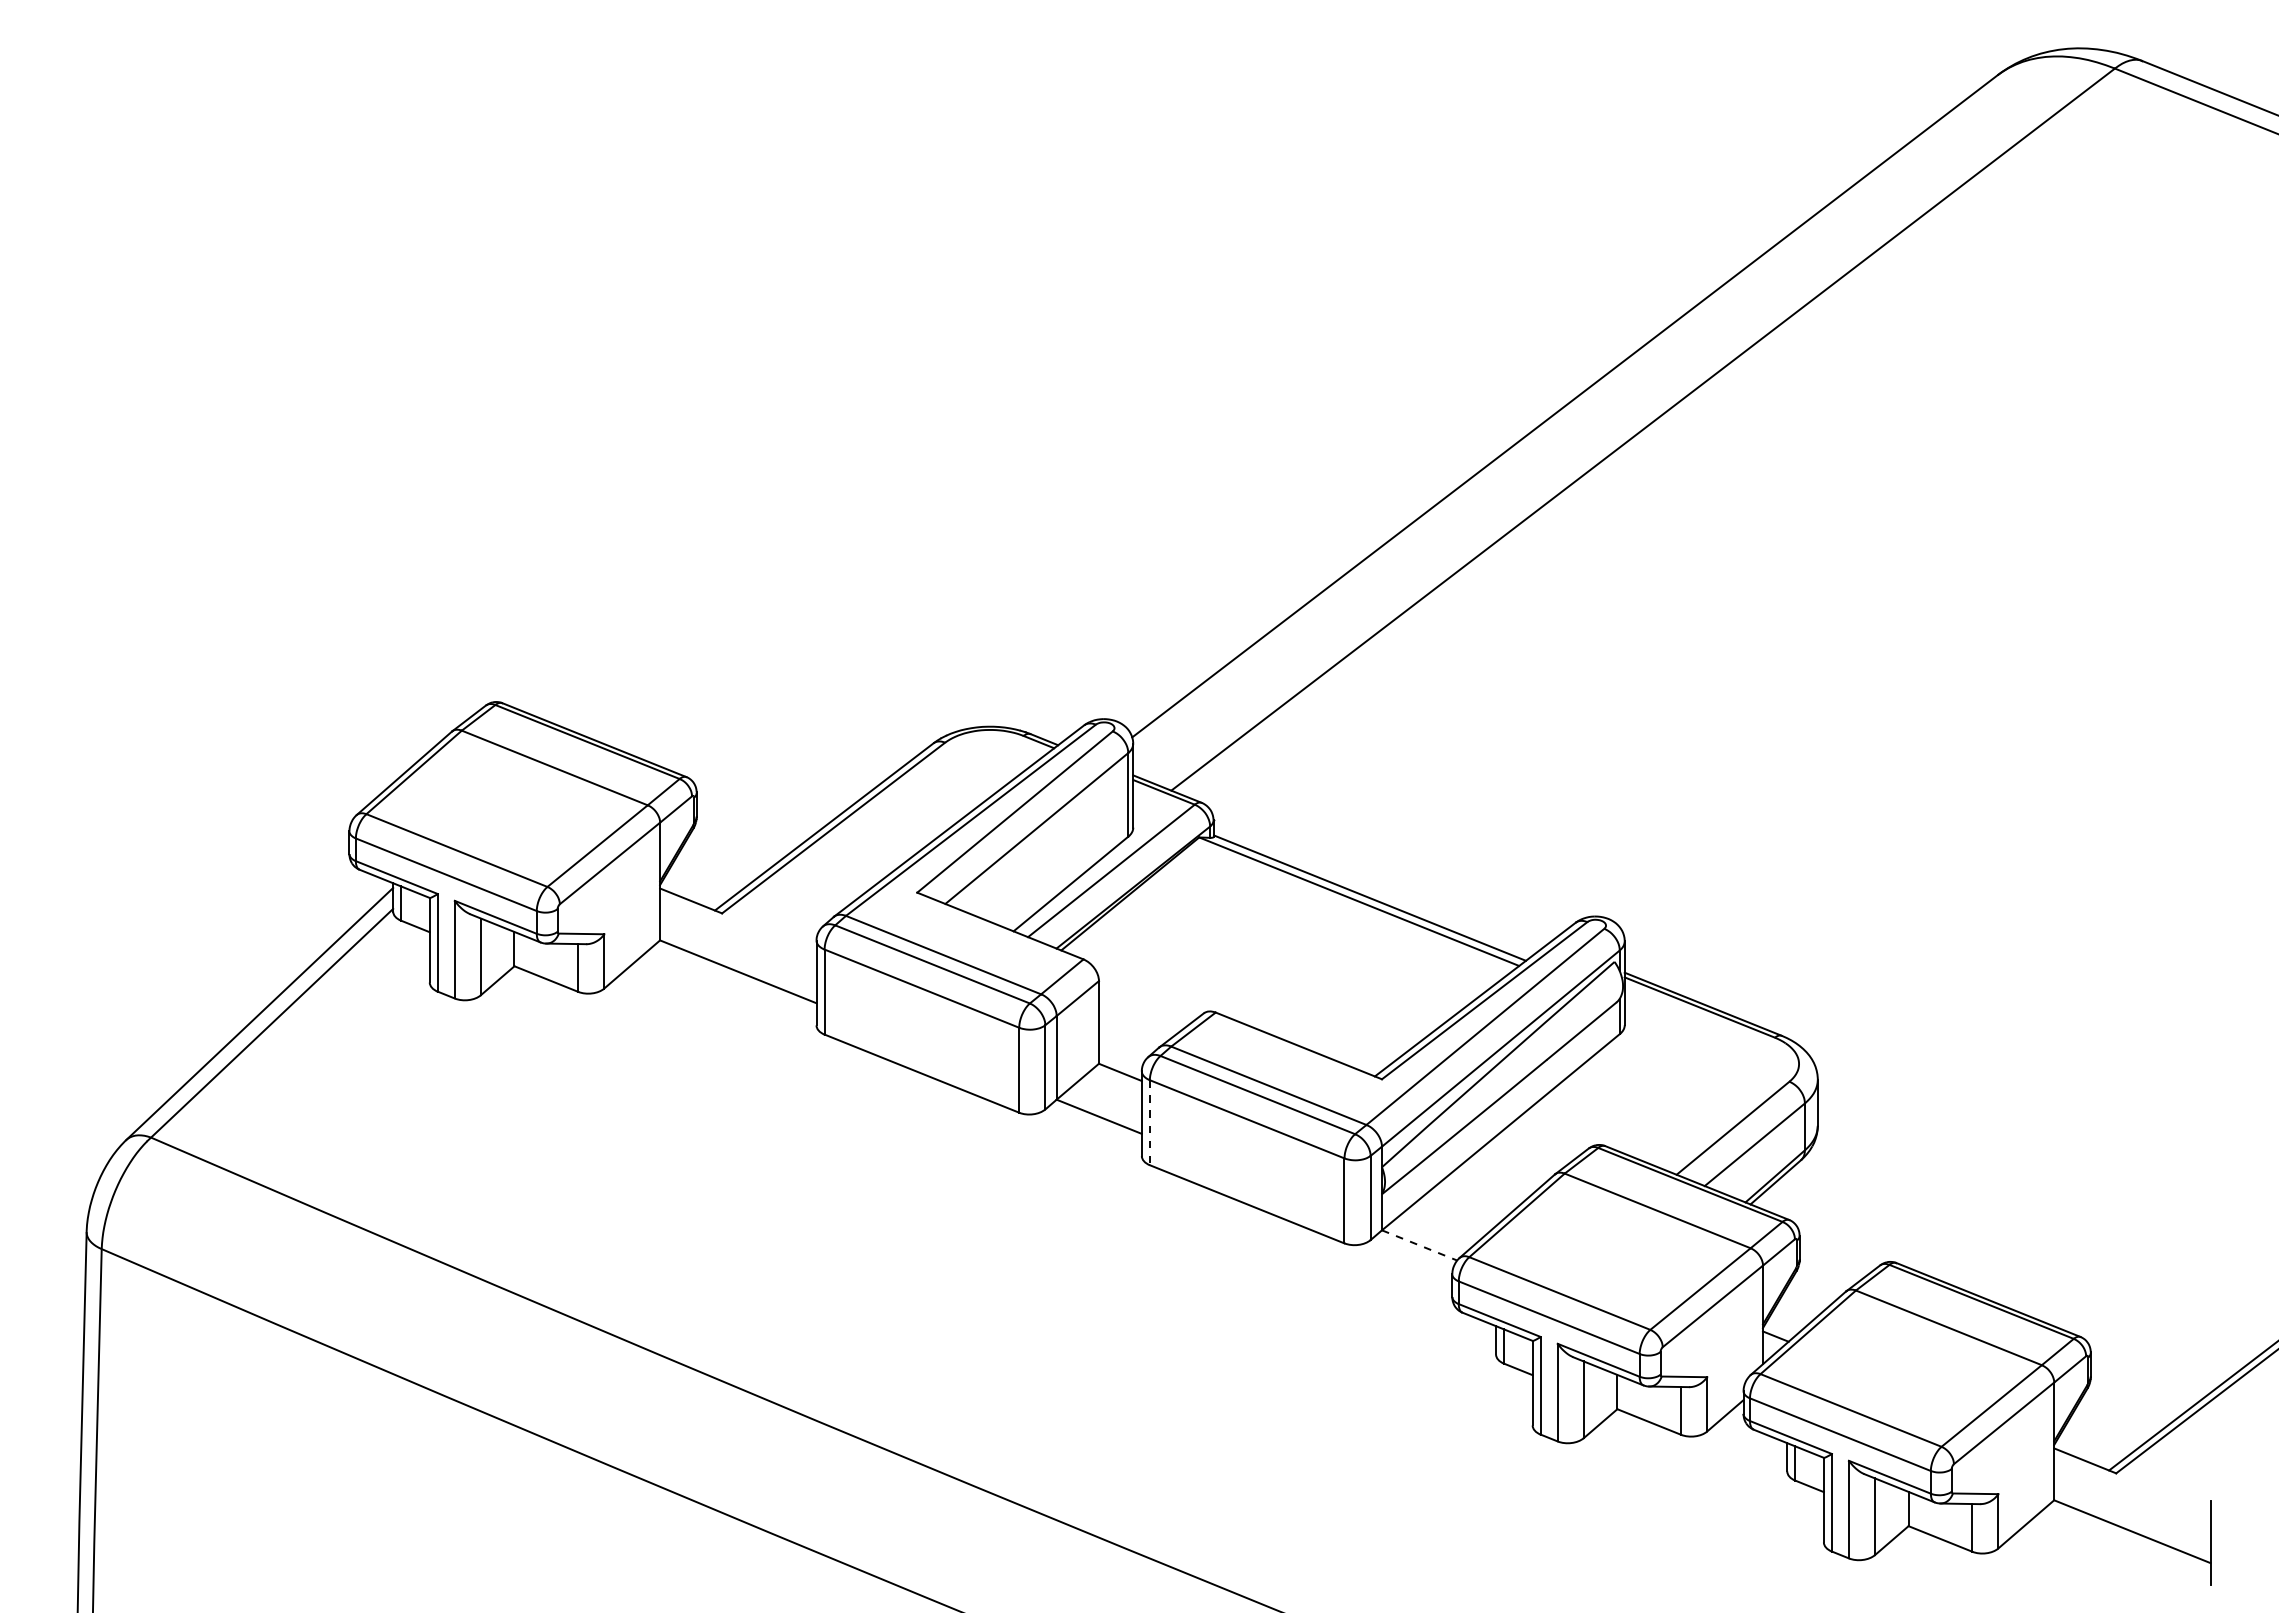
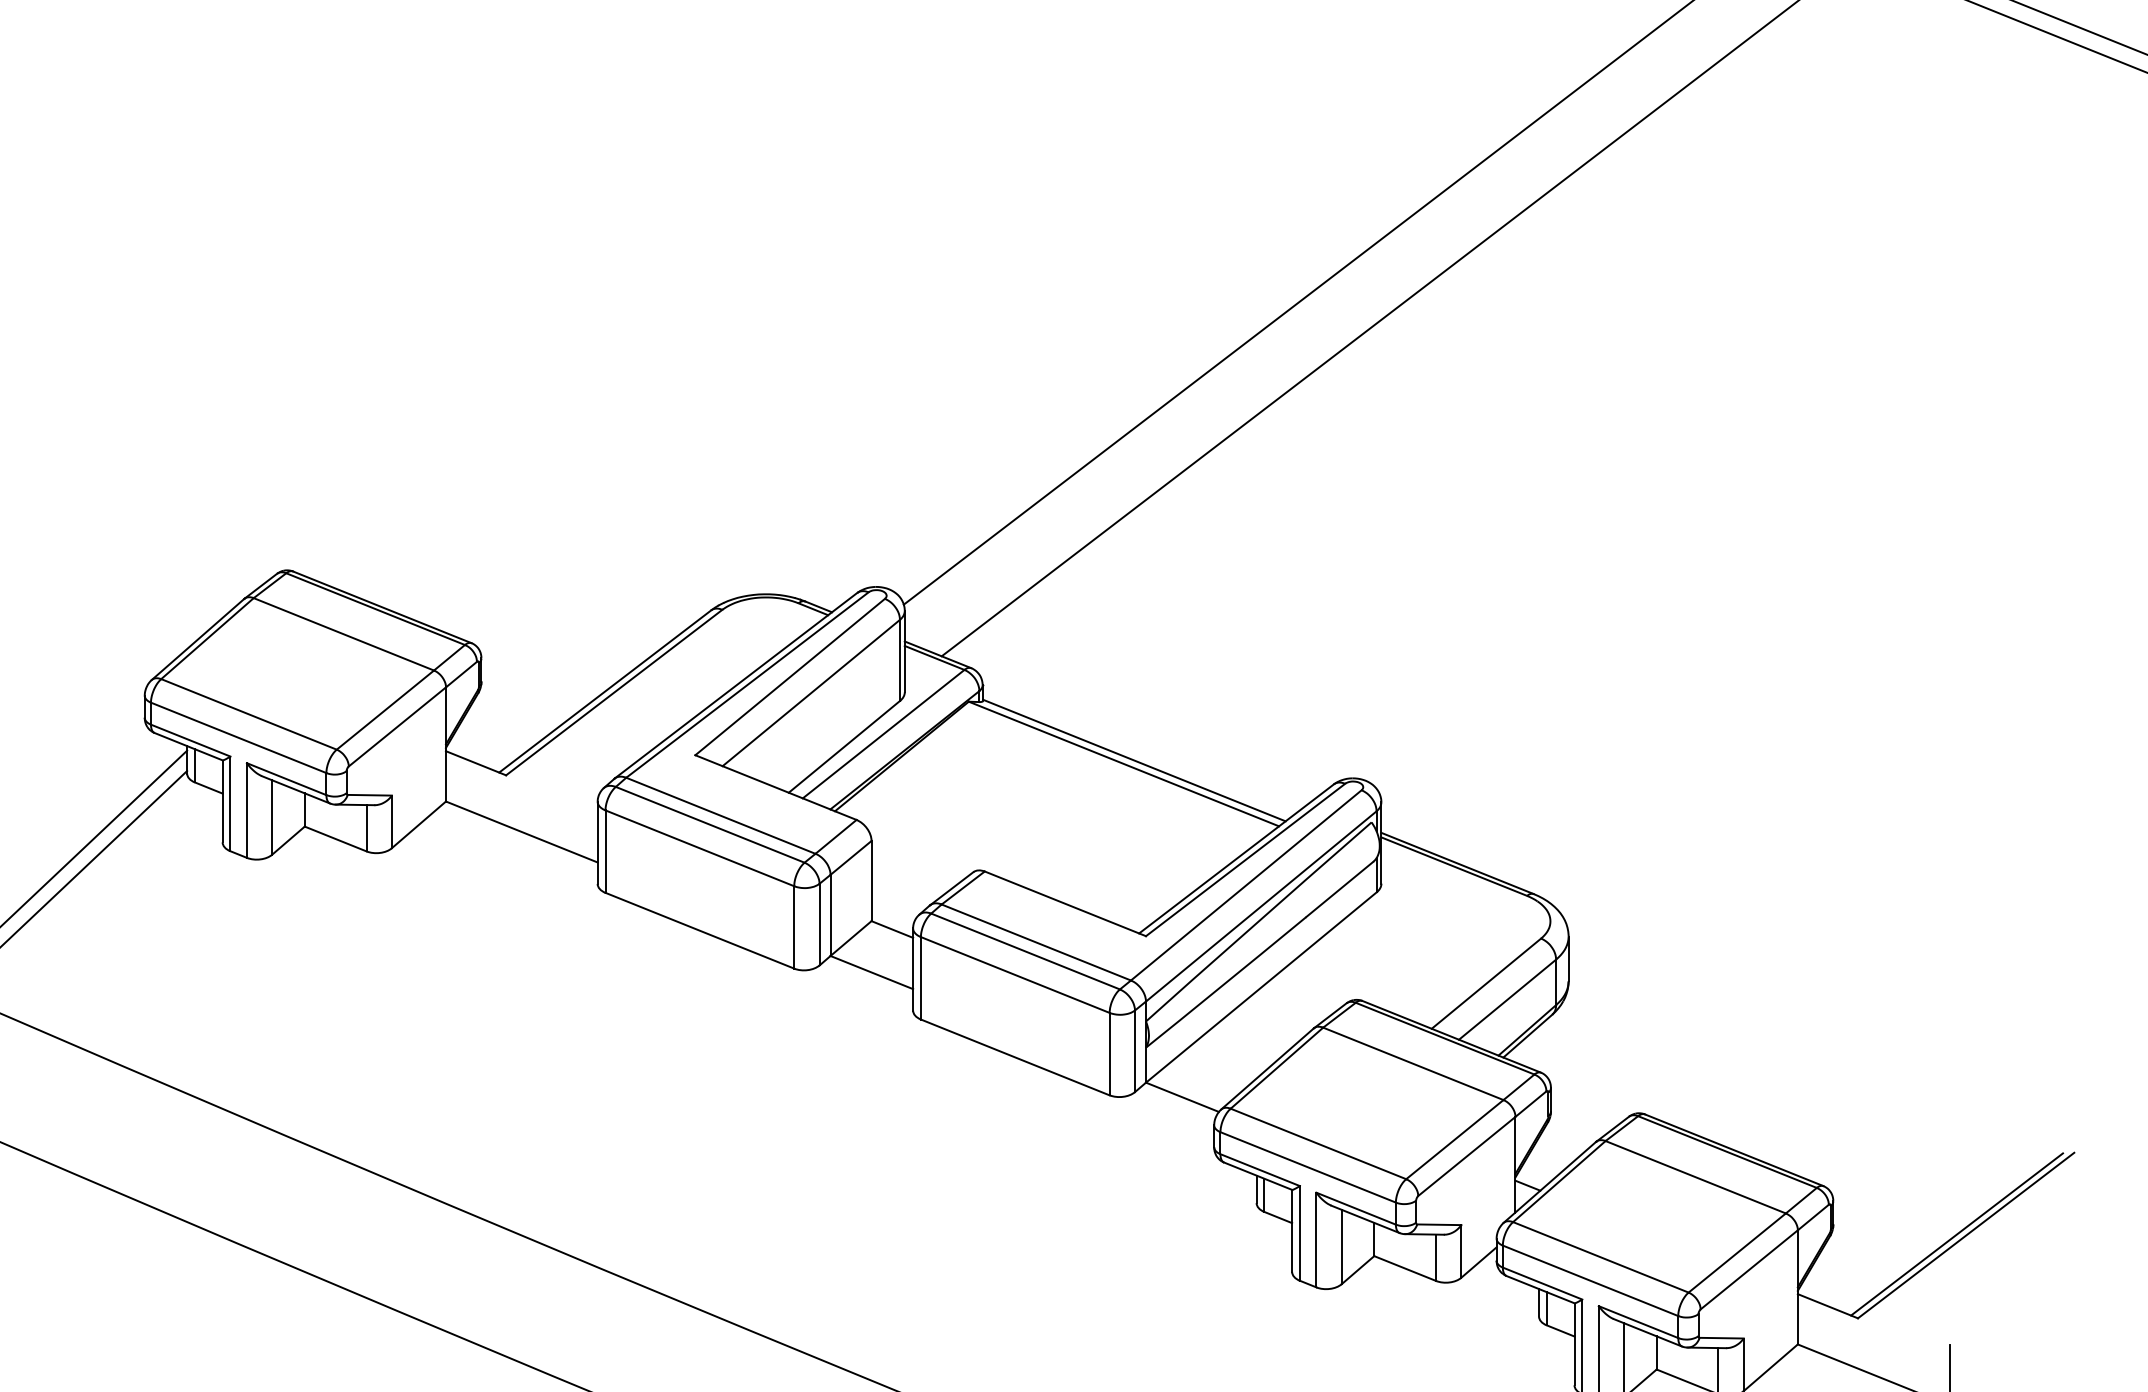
line: (1149, 1122) -> (920, 978), dashed -> solid
line: (1419, 1245) -> (1182, 1097), dashed -> solid

